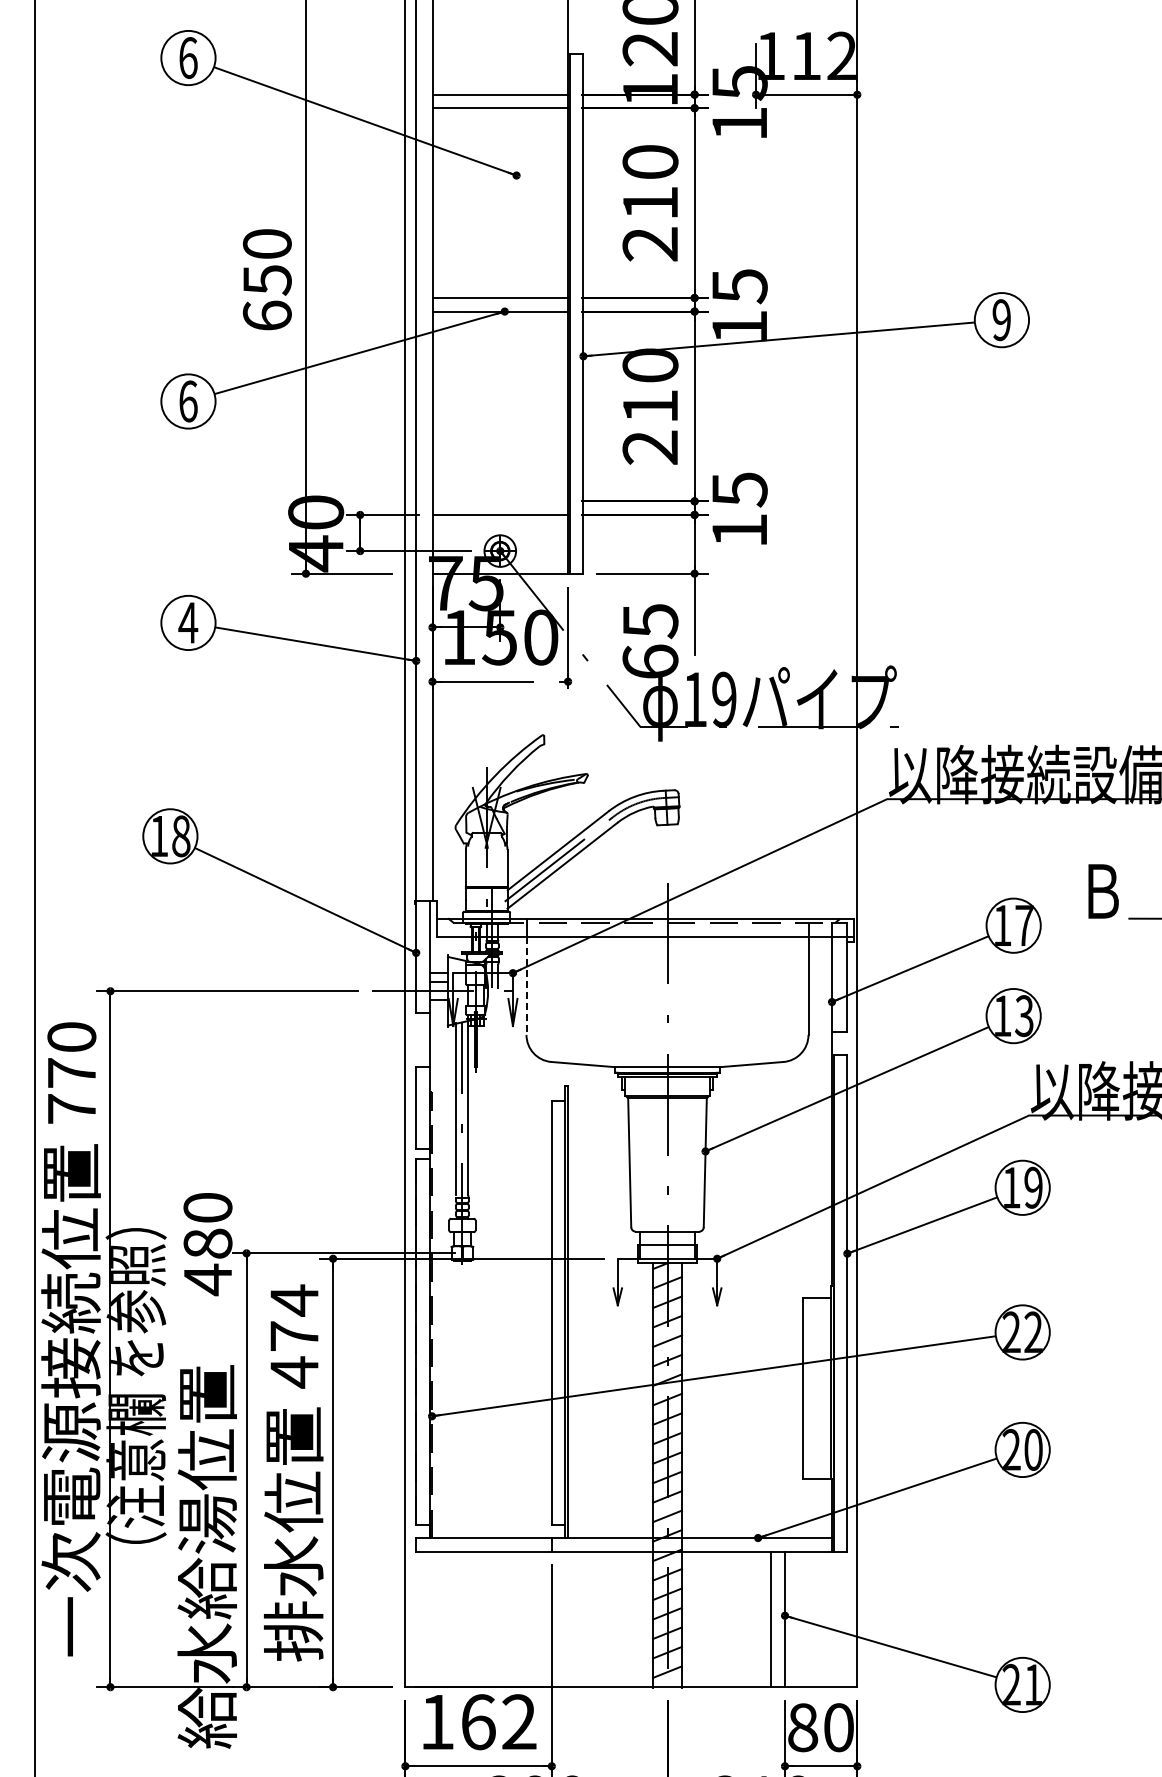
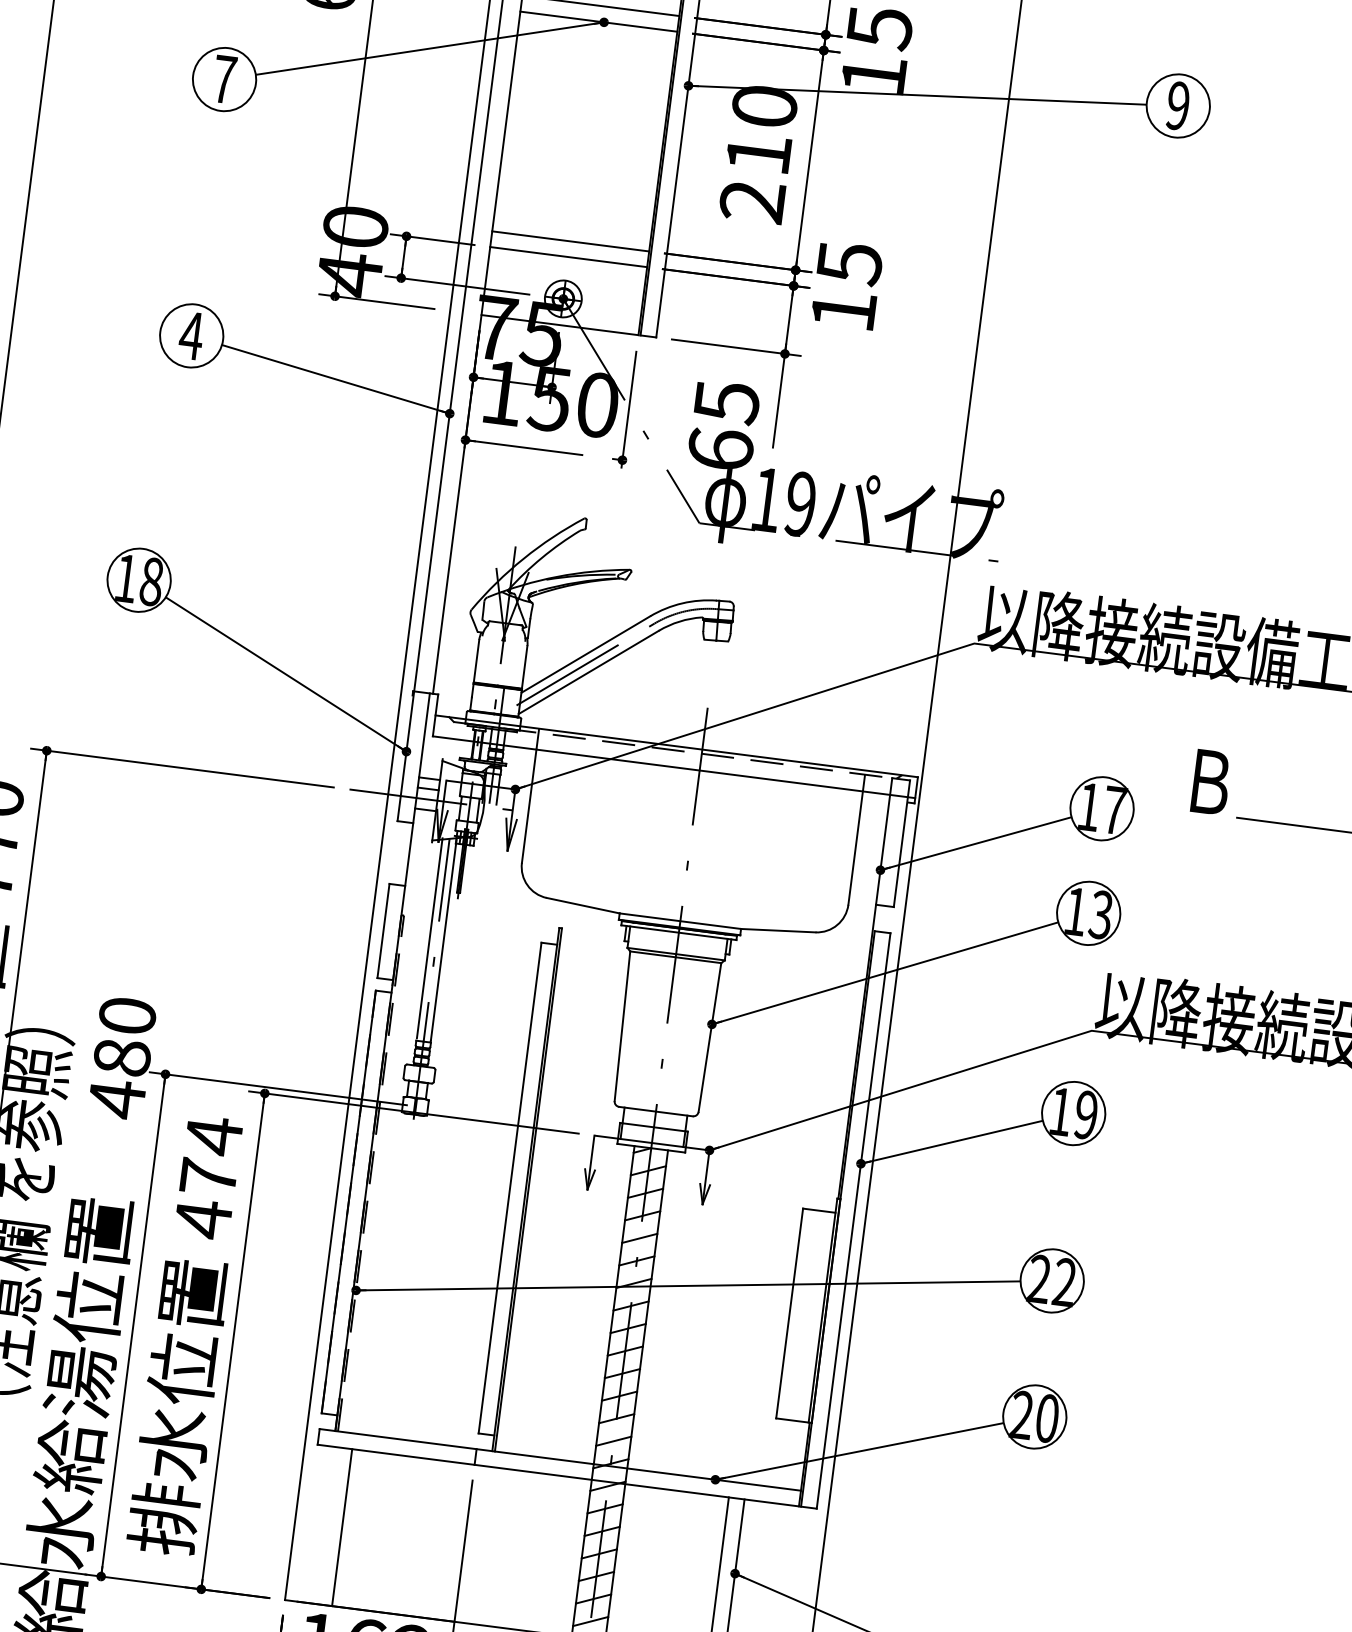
text: (188, 401) -> (224, 79), 6 -> 7
line: (500, 501) -> (570, 241), added
line: (526, 985) -> (529, 805), dashed -> solid
line: (446, 1619) -> (342, 1527), added

